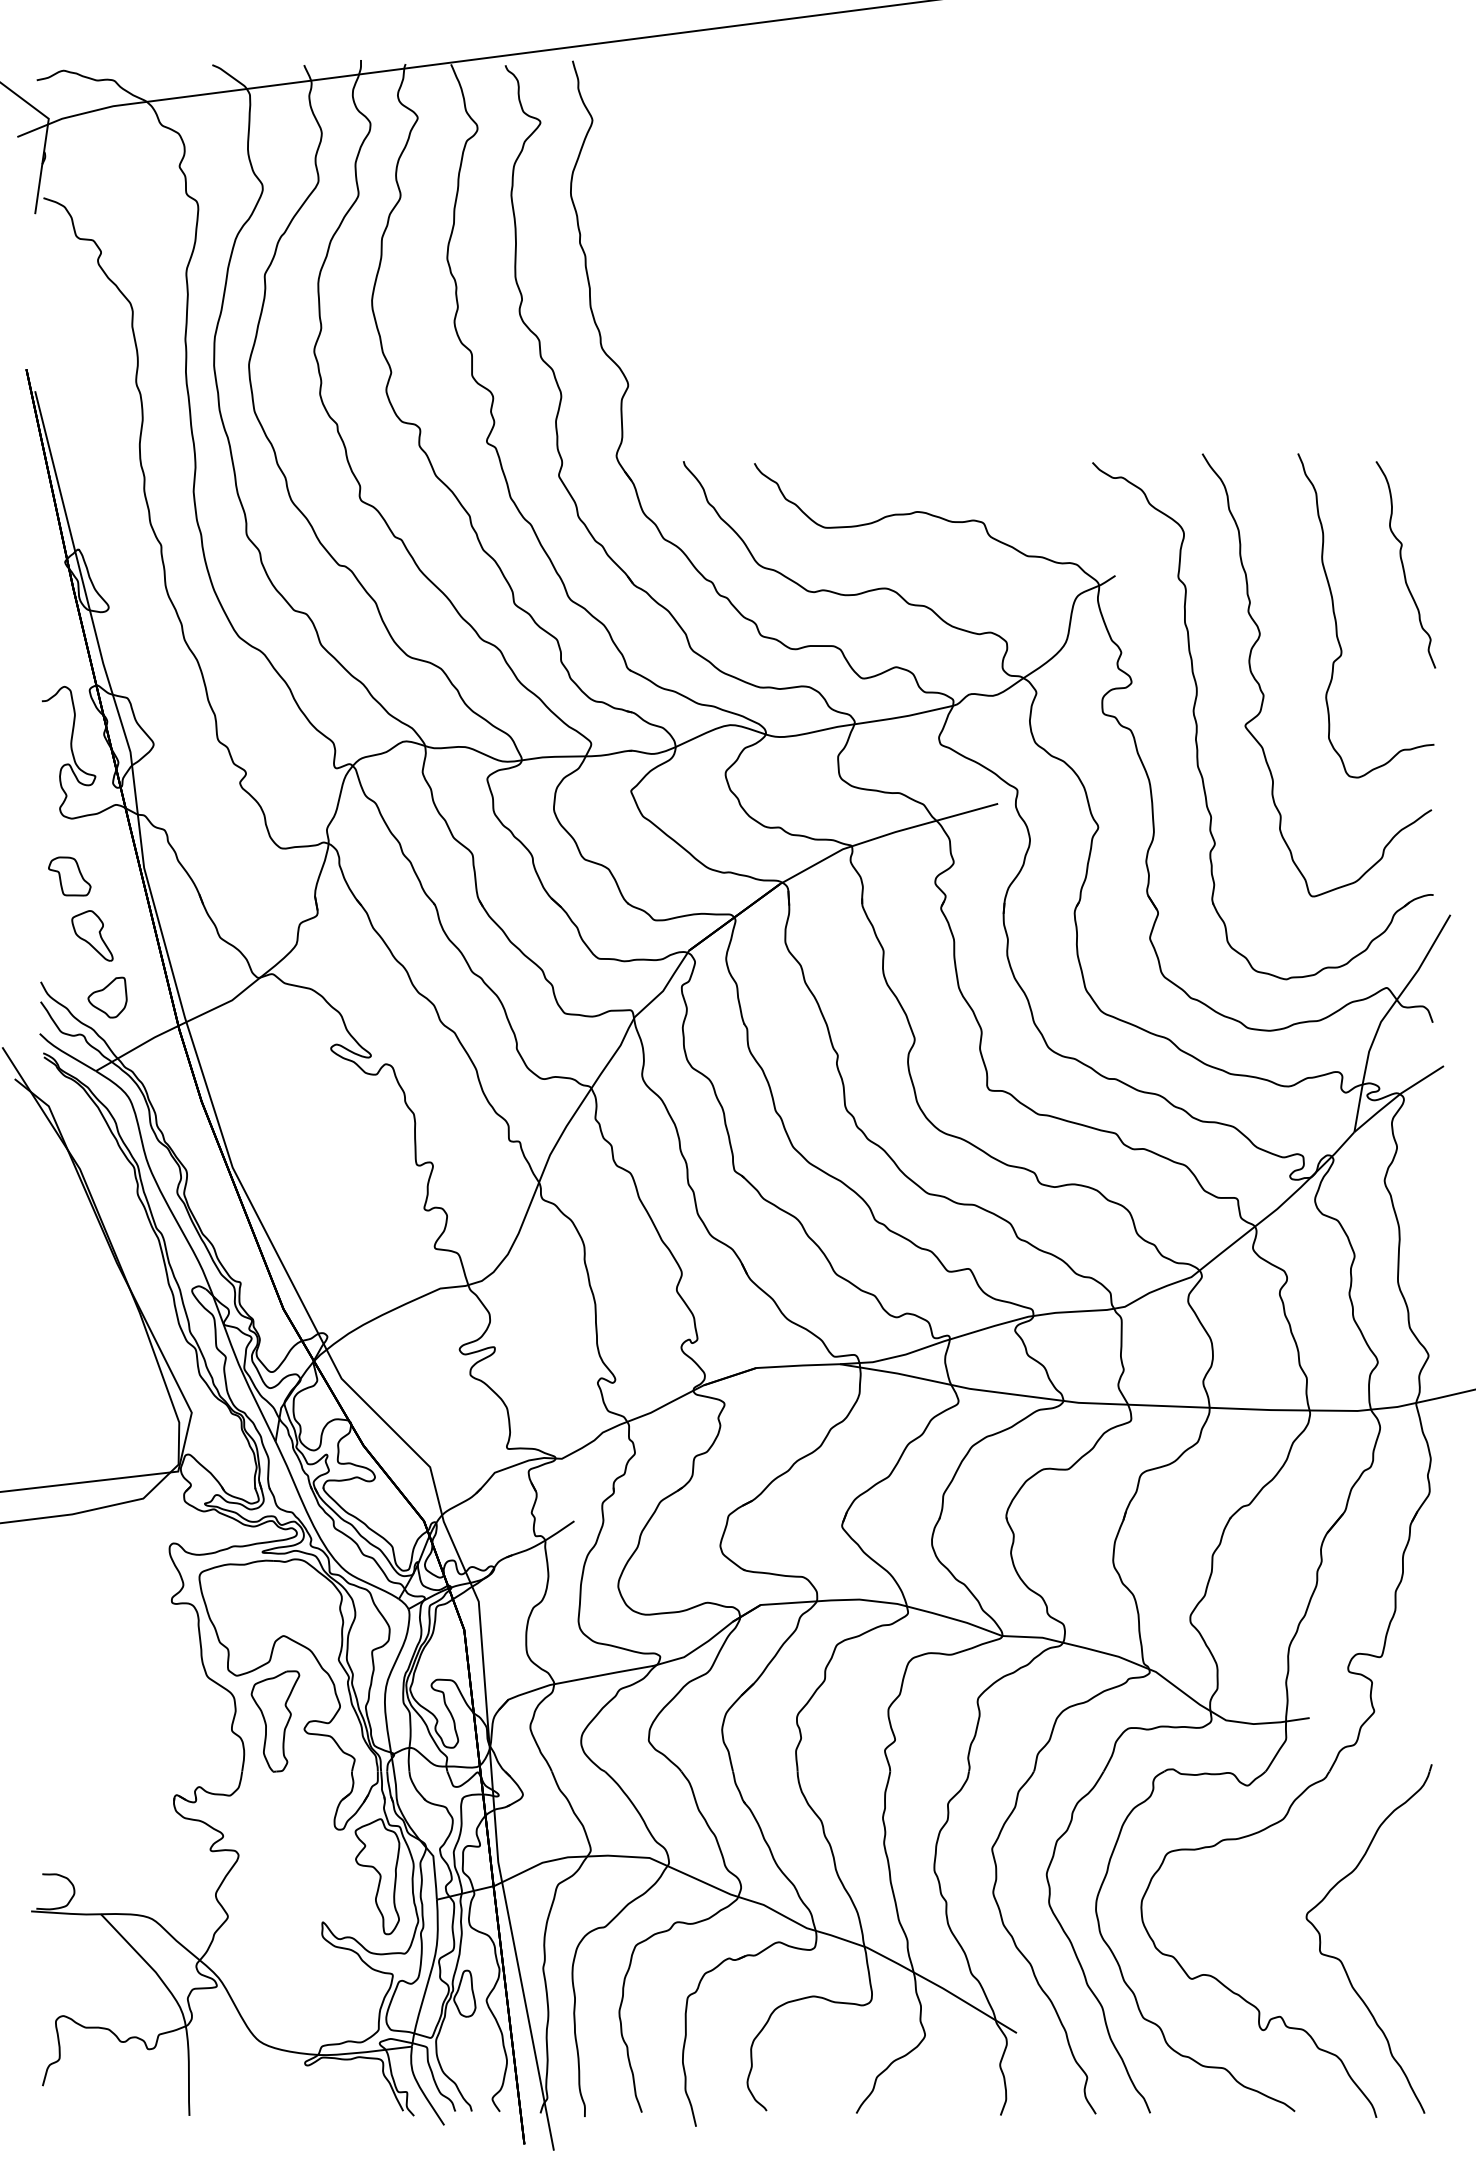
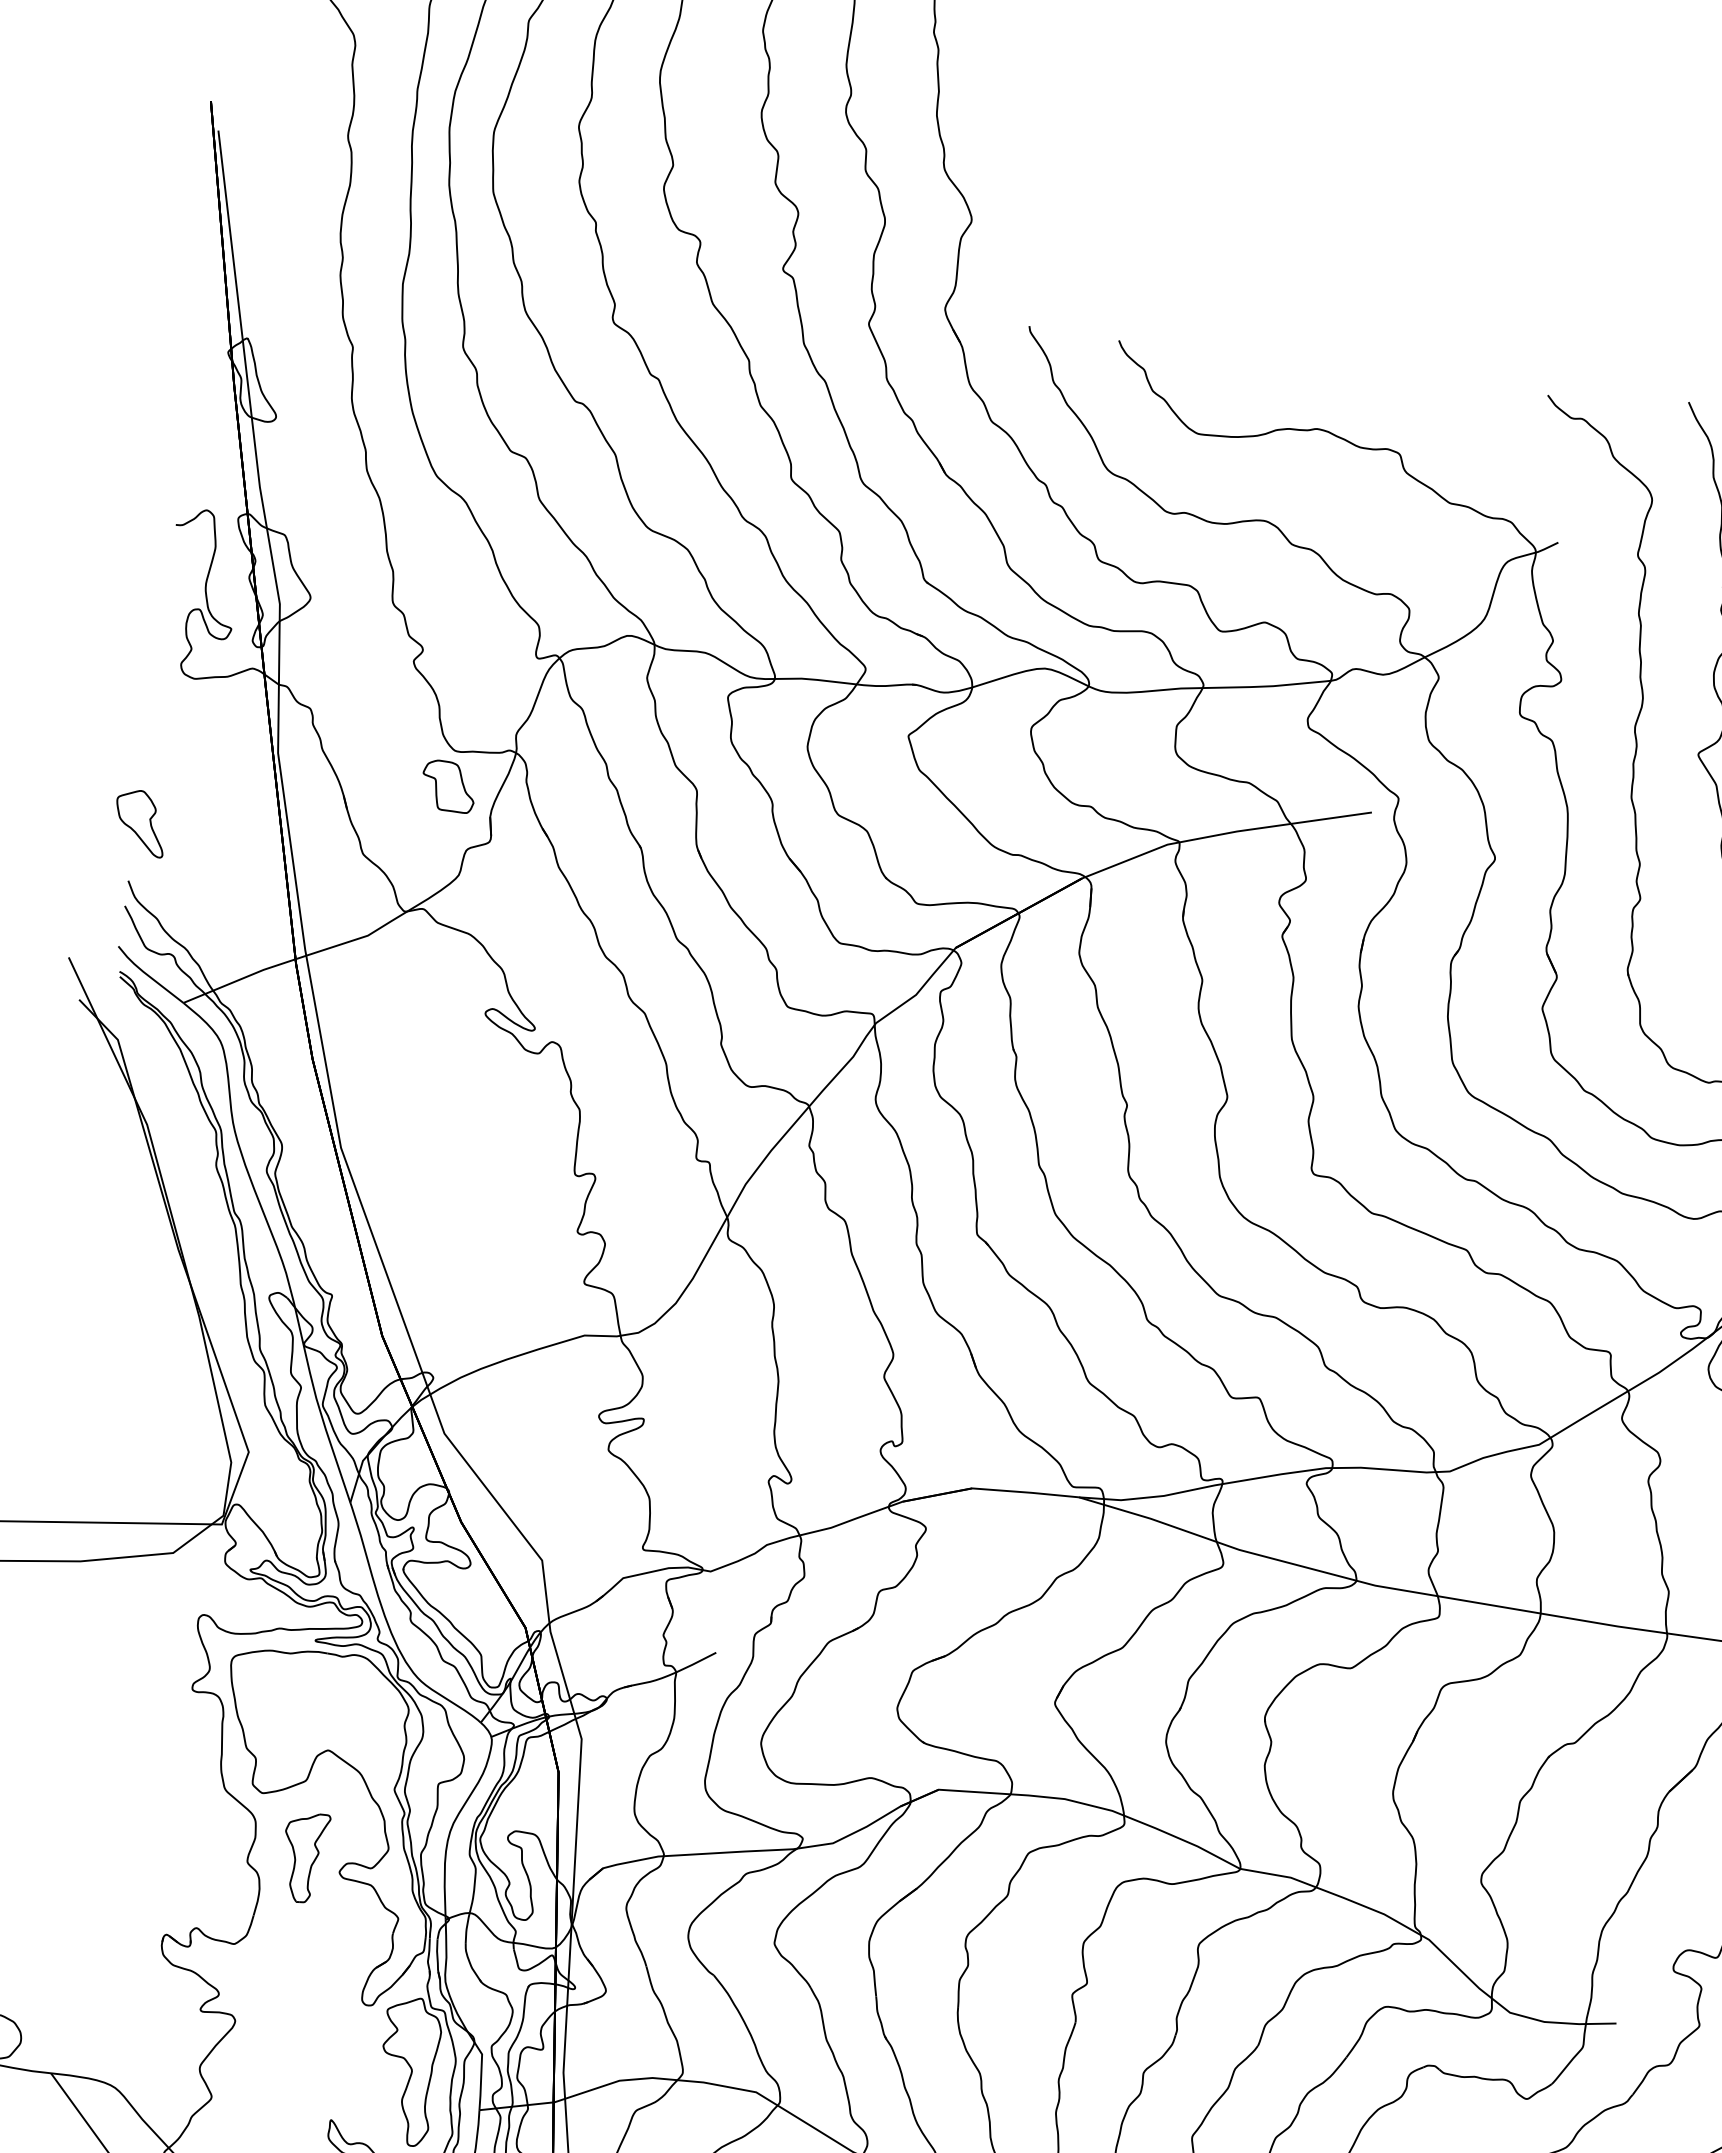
part: (69, 876) -> (448, 786), moved
part: (92, 935) -> (140, 822), moved
part: (107, 997) -> (210, 911), removed
part: (275, 1721) -> (304, 1857), size x0.7

